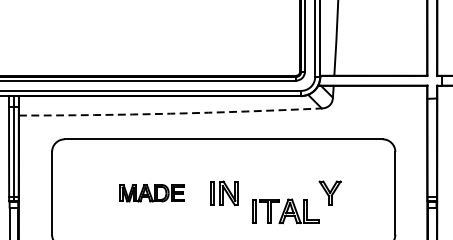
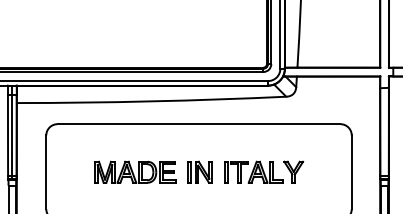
arc: (170, 113) -> (151, 101), dashed -> solid
part: (152, 192) -> (135, 171), size x1.43
part: (284, 210) -> (253, 171), moved

